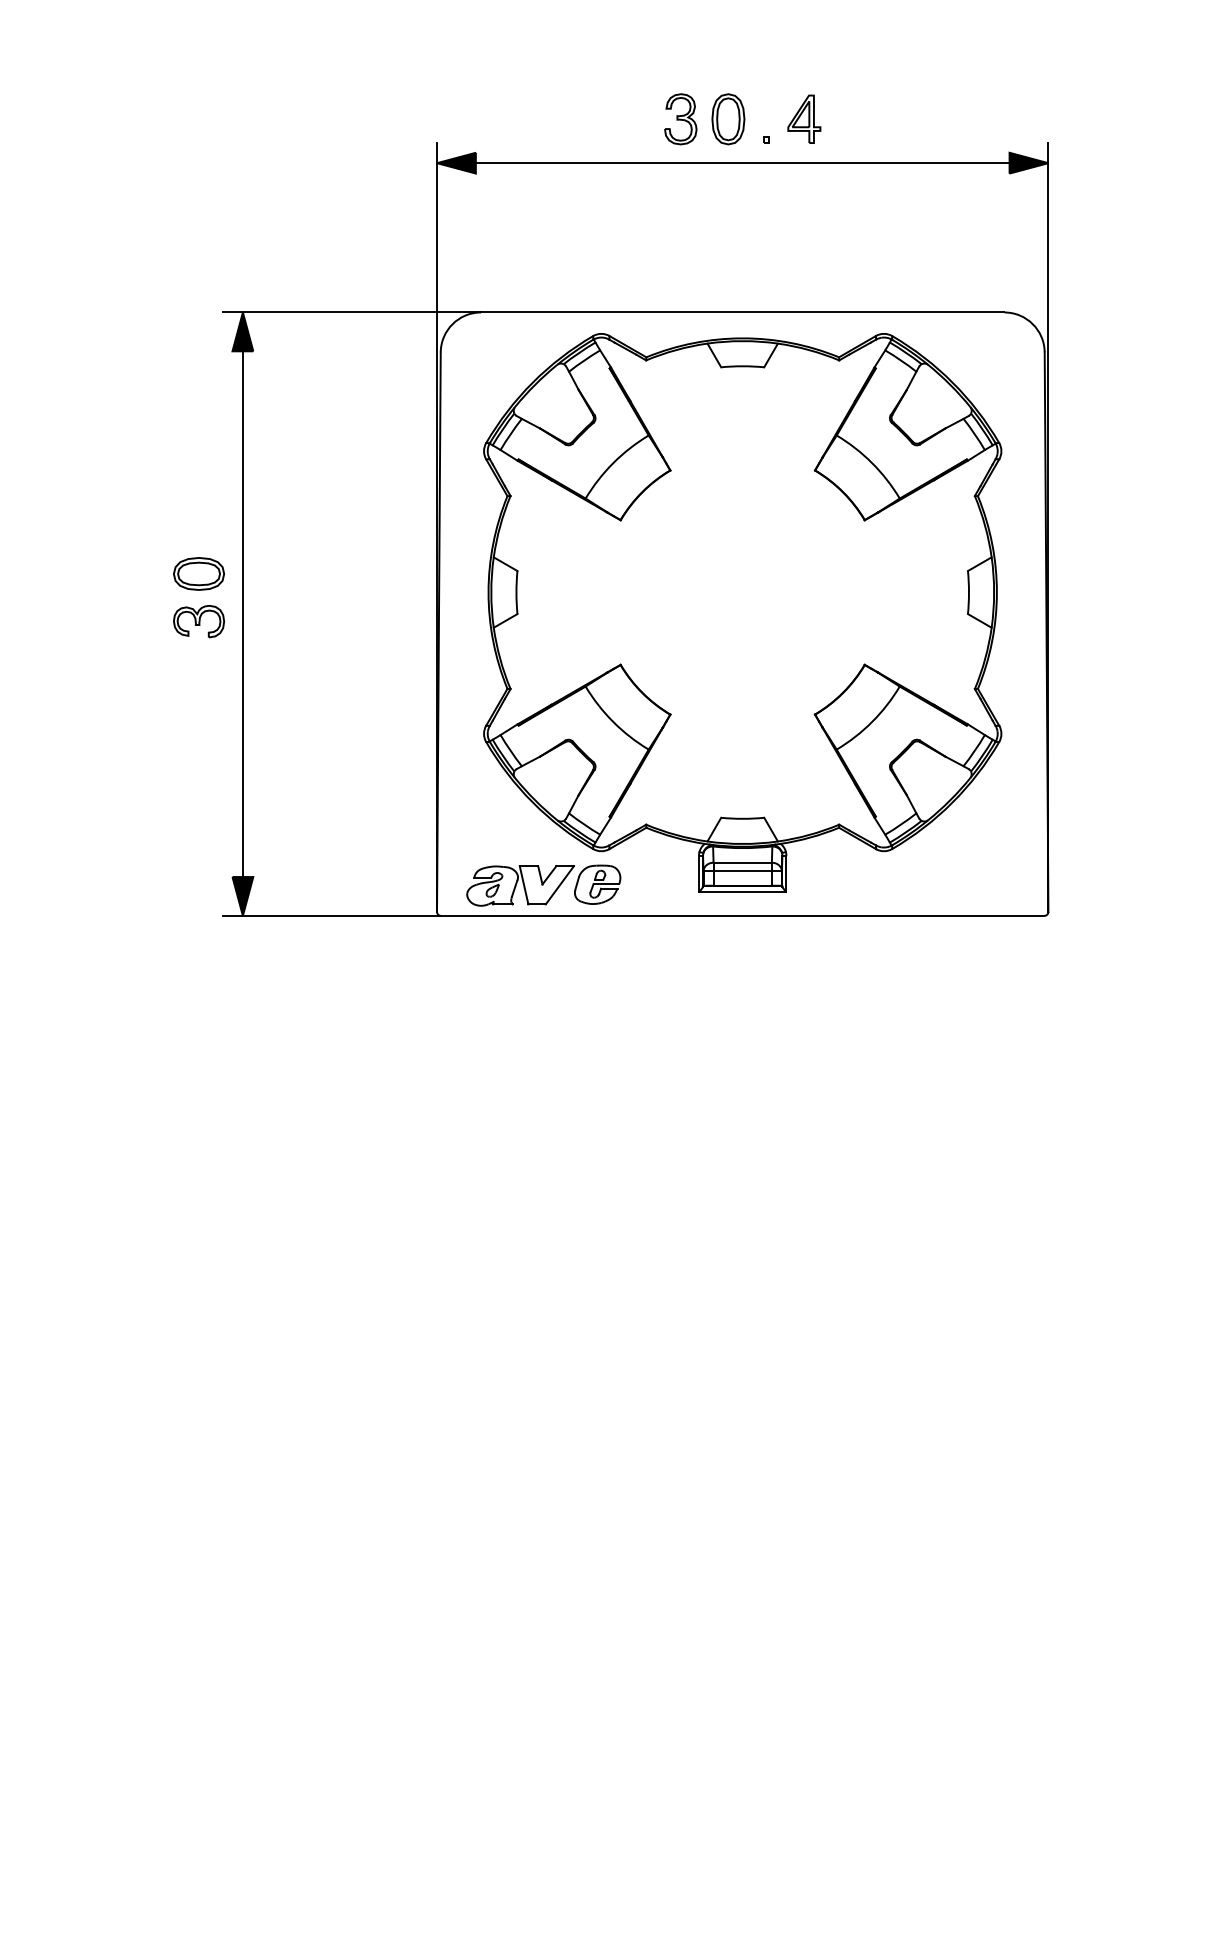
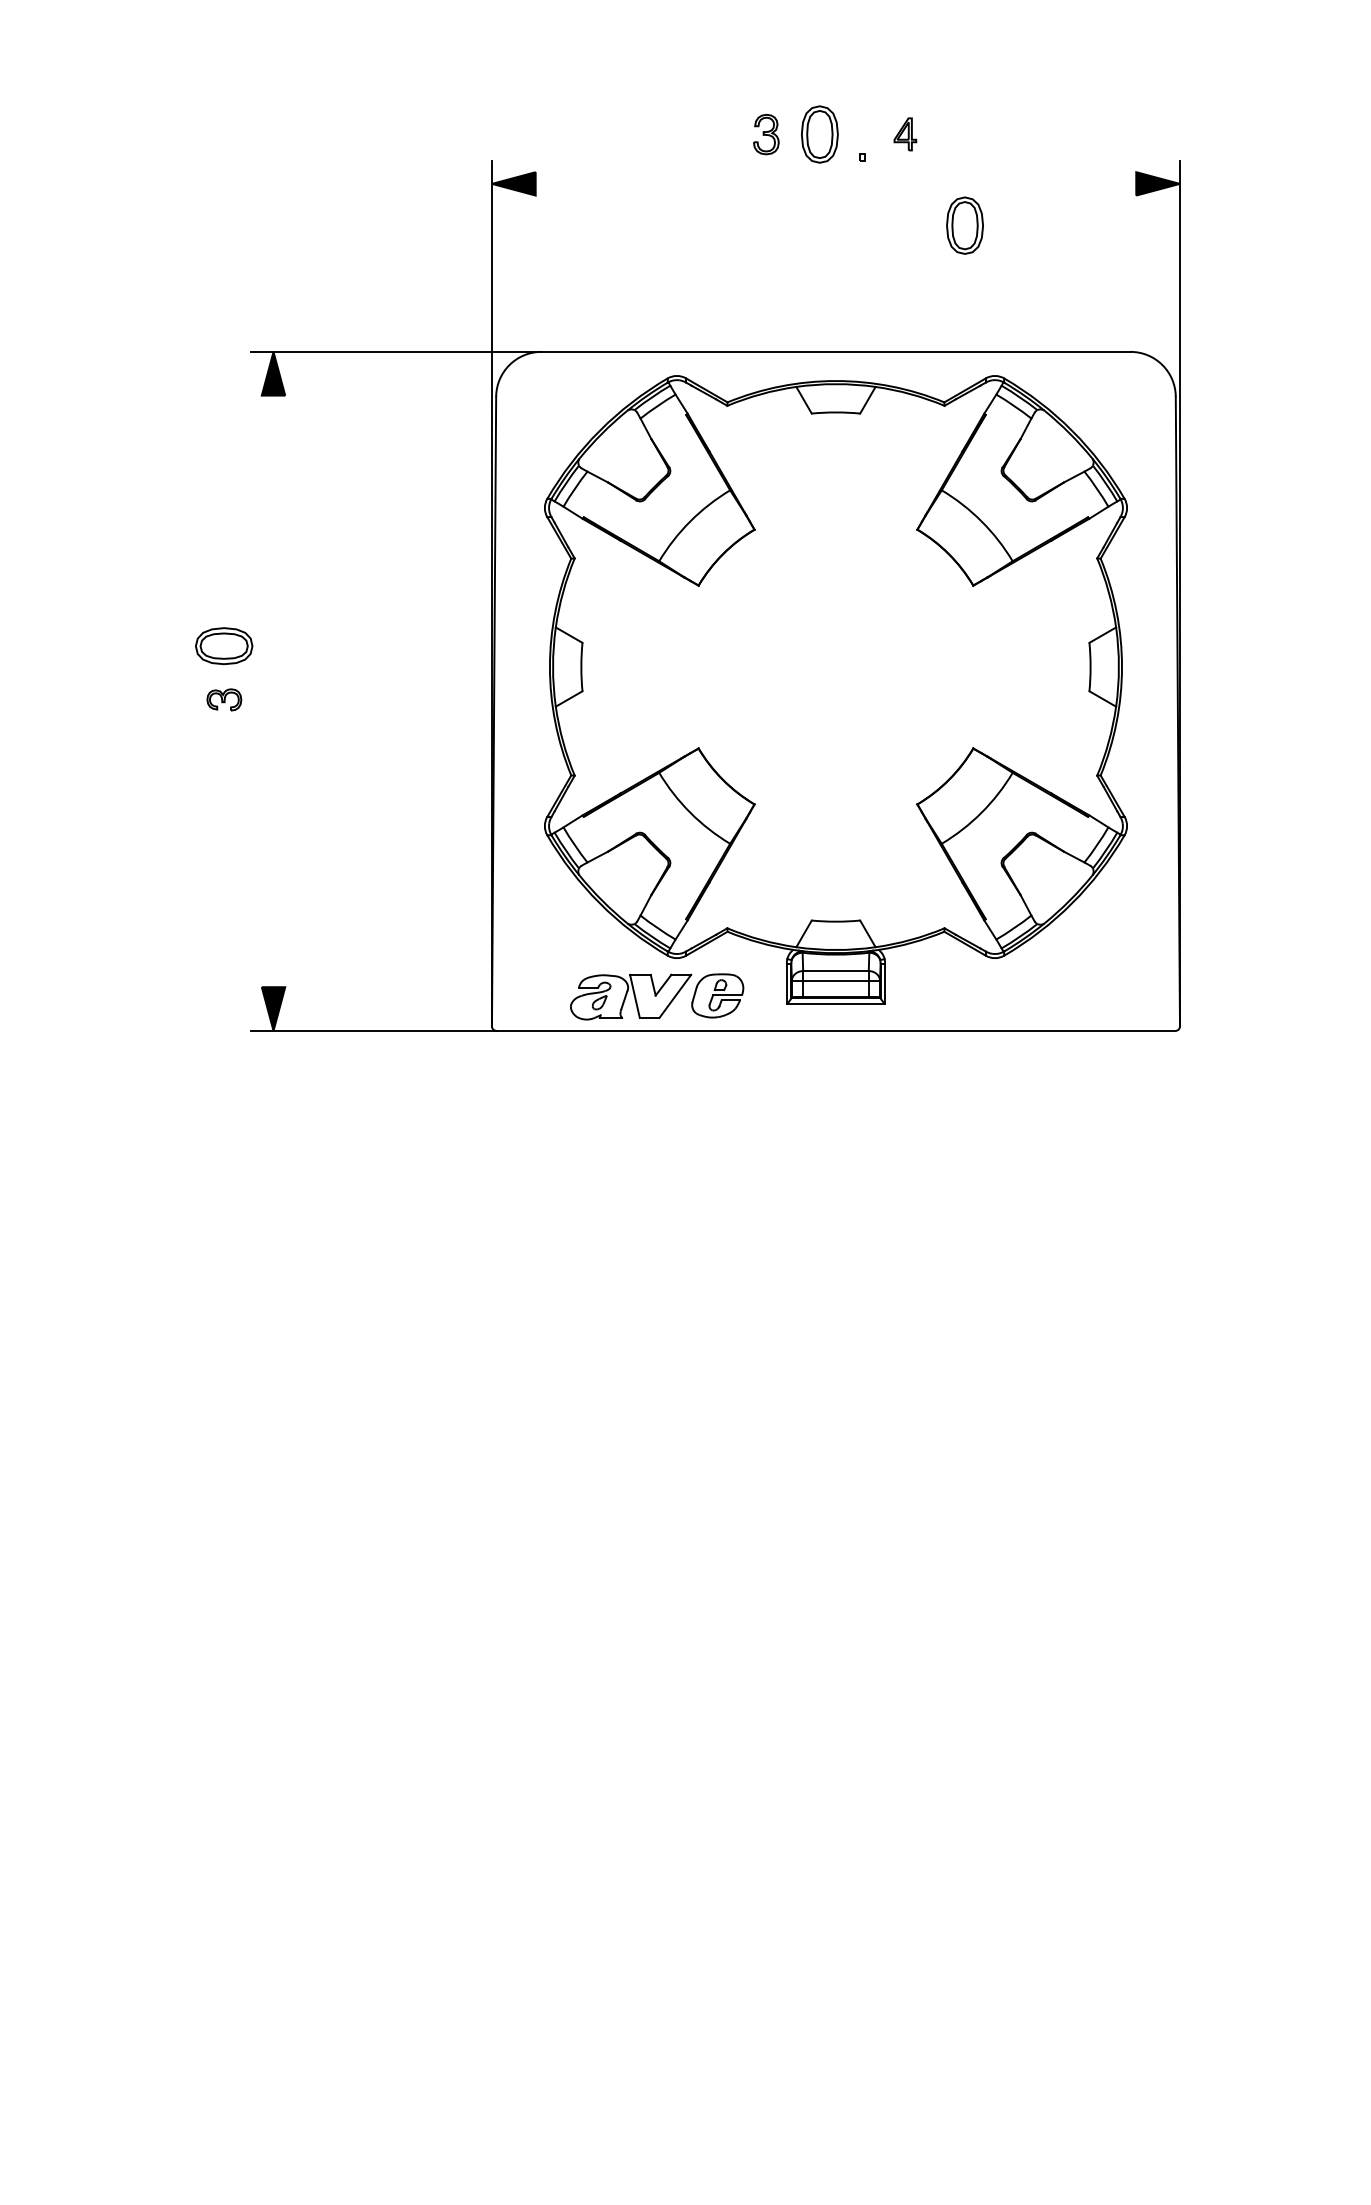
part: (804, 118) -> (905, 133), size x0.6
part: (680, 119) -> (765, 134), size x0.7
line: (742, 163) -> (835, 184), removed
part: (857, 200) -> (965, 225), added
line: (242, 614) -> (273, 691), removed
part: (199, 621) -> (224, 699), size x0.6
part: (543, 885) -> (656, 996), moved

